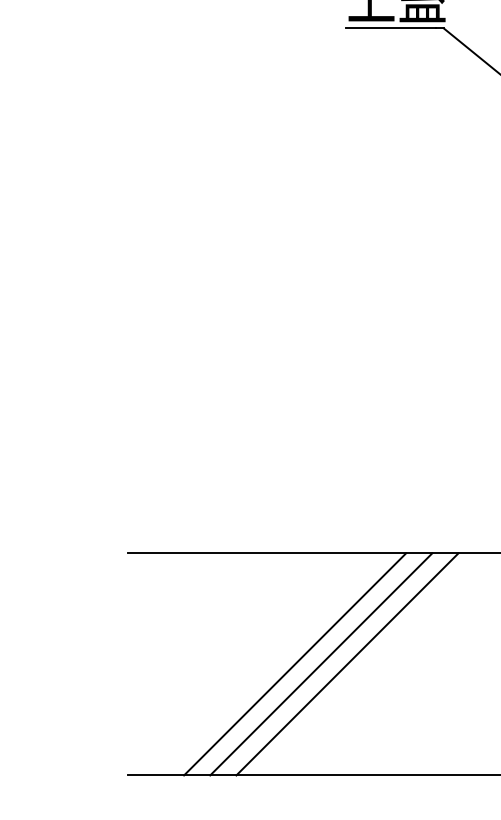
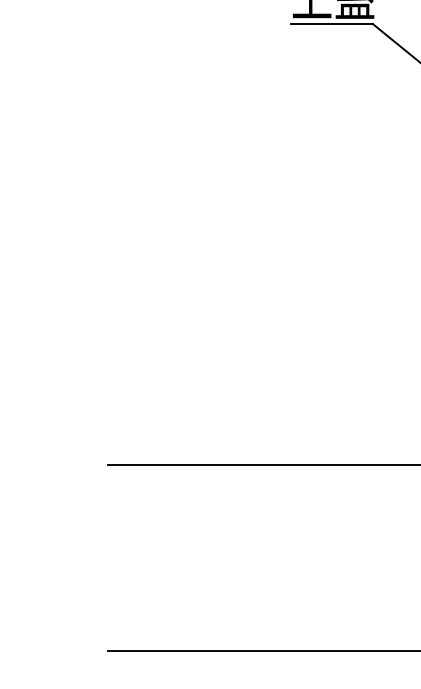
line: (294, 663) -> (247, 557), removed
line: (320, 663) -> (269, 557), removed
line: (346, 663) -> (291, 557), removed

